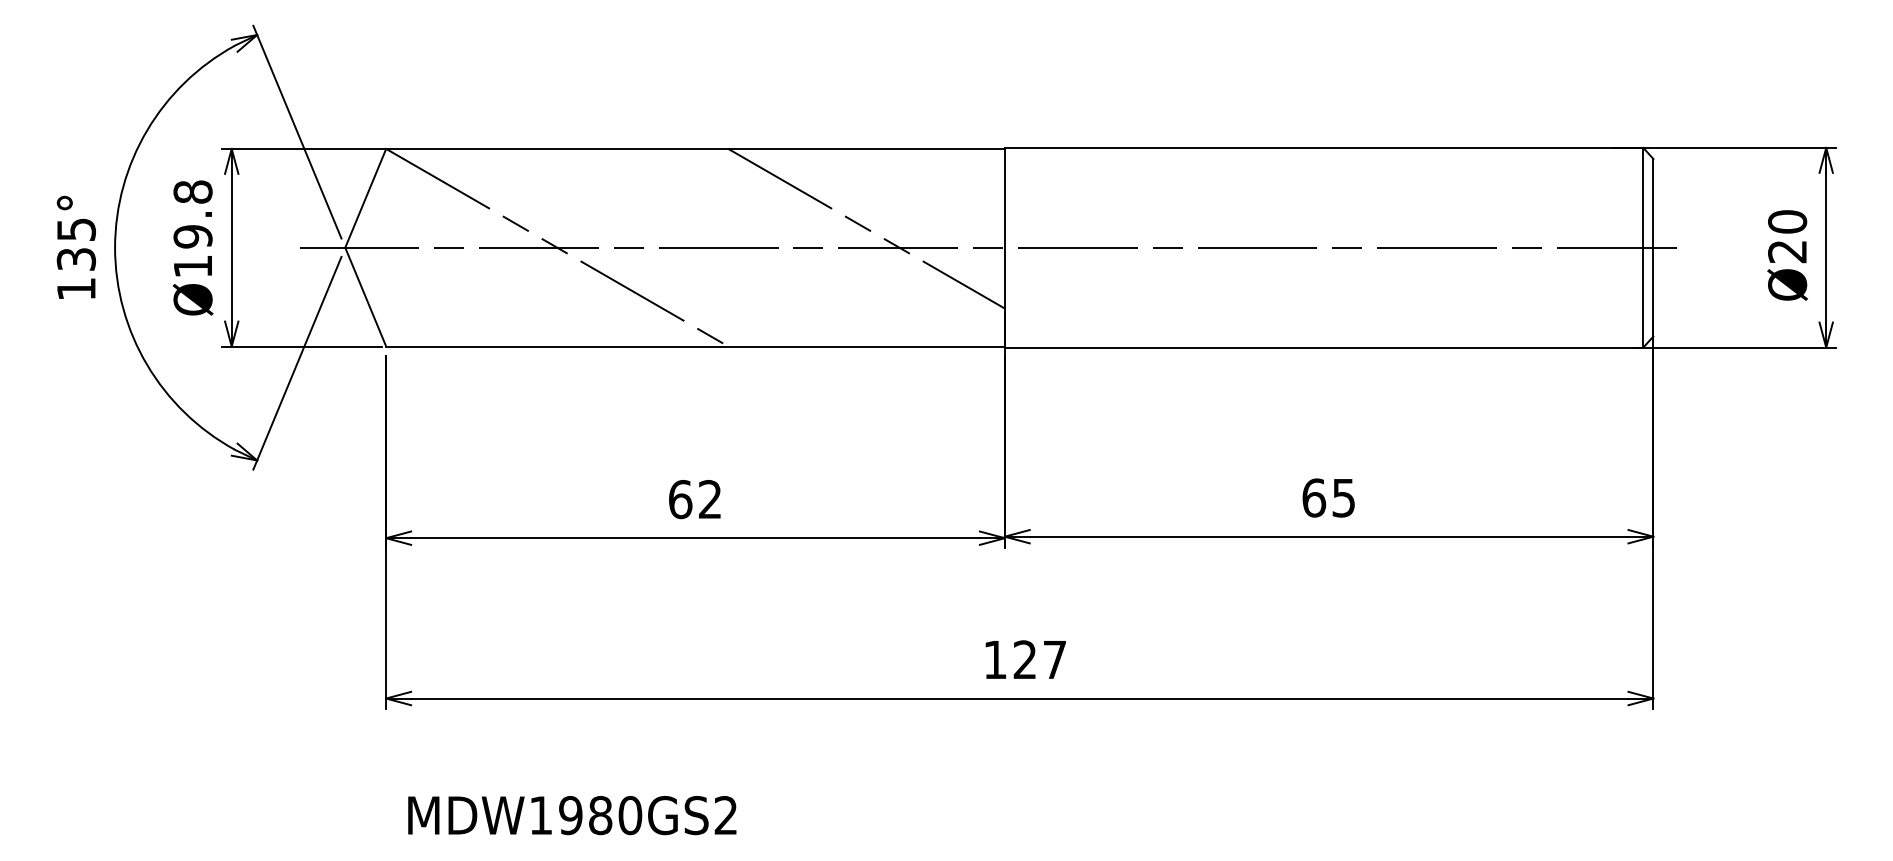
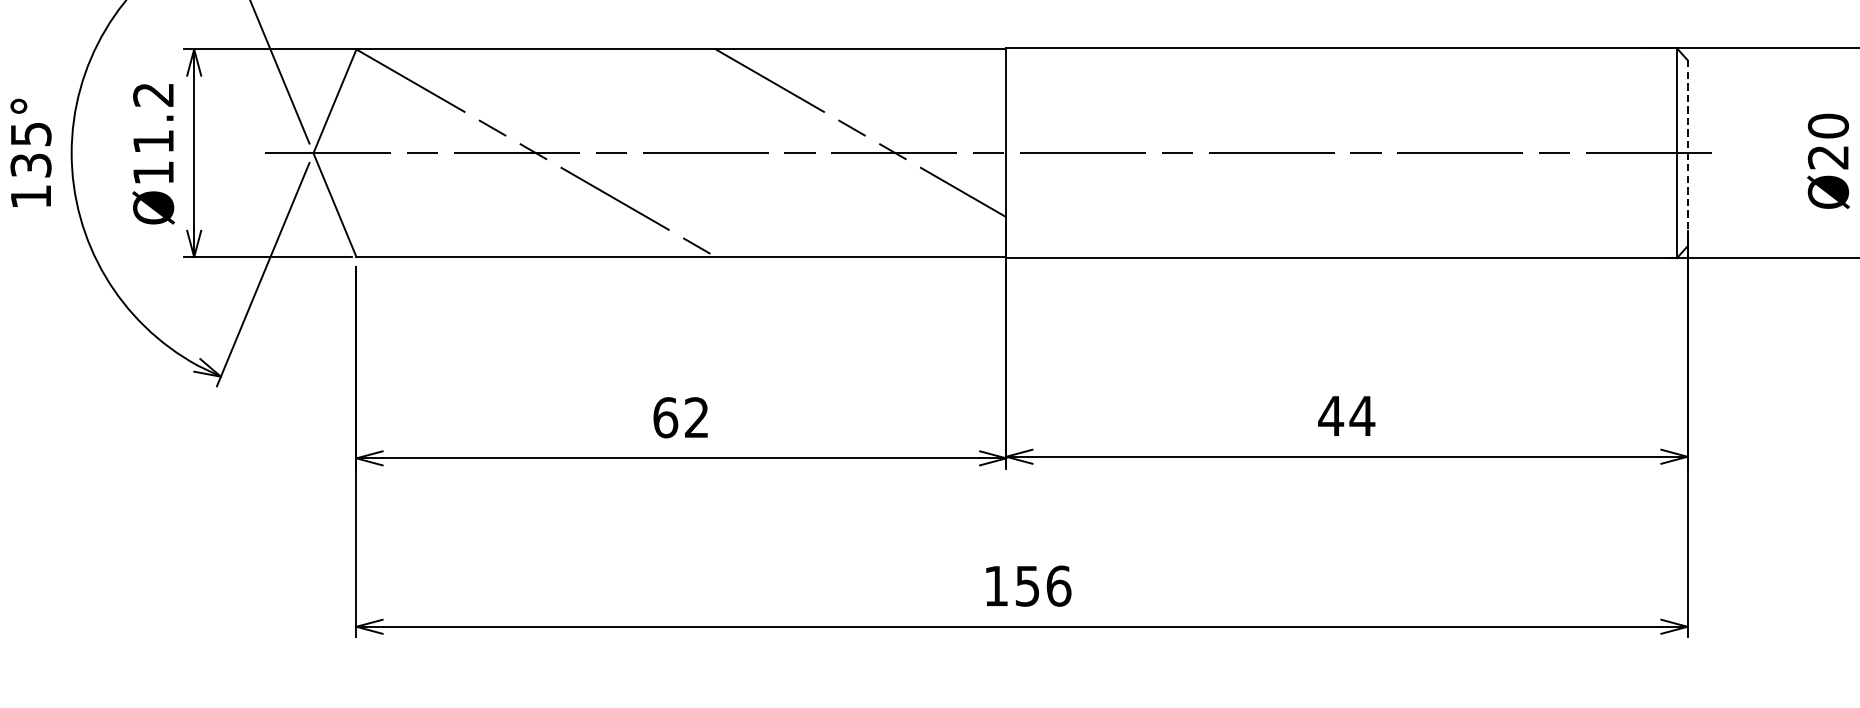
text: (192, 214) -> (152, 118), Ø19.8 -> Ø11.2
line: (1653, 247) -> (1687, 153), solid -> dashed
text: (1328, 497) -> (1346, 415), 65 -> 44
text: (1039, 659) -> (1042, 585), 127 -> 156

